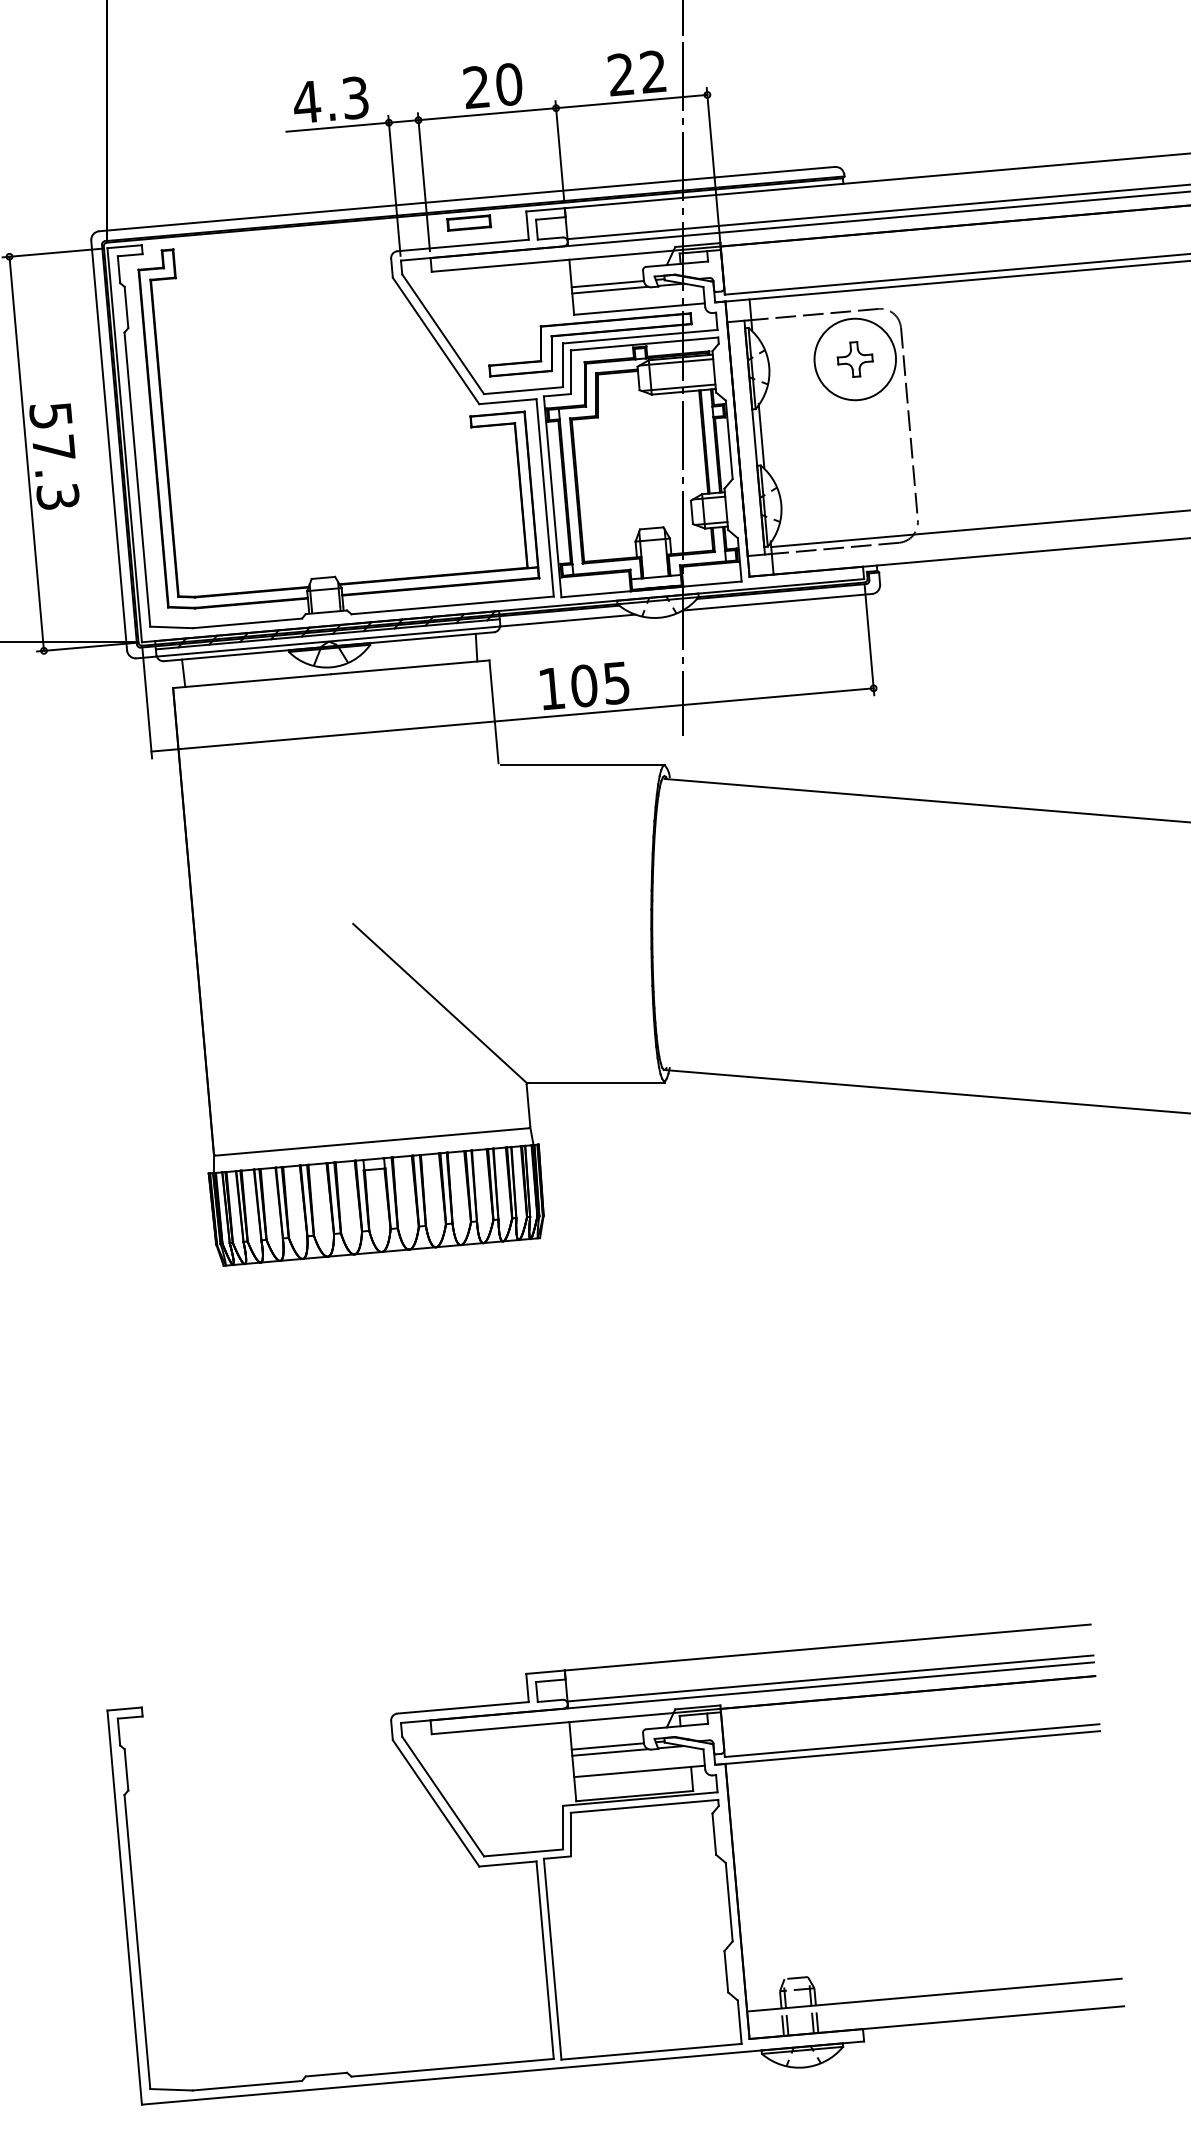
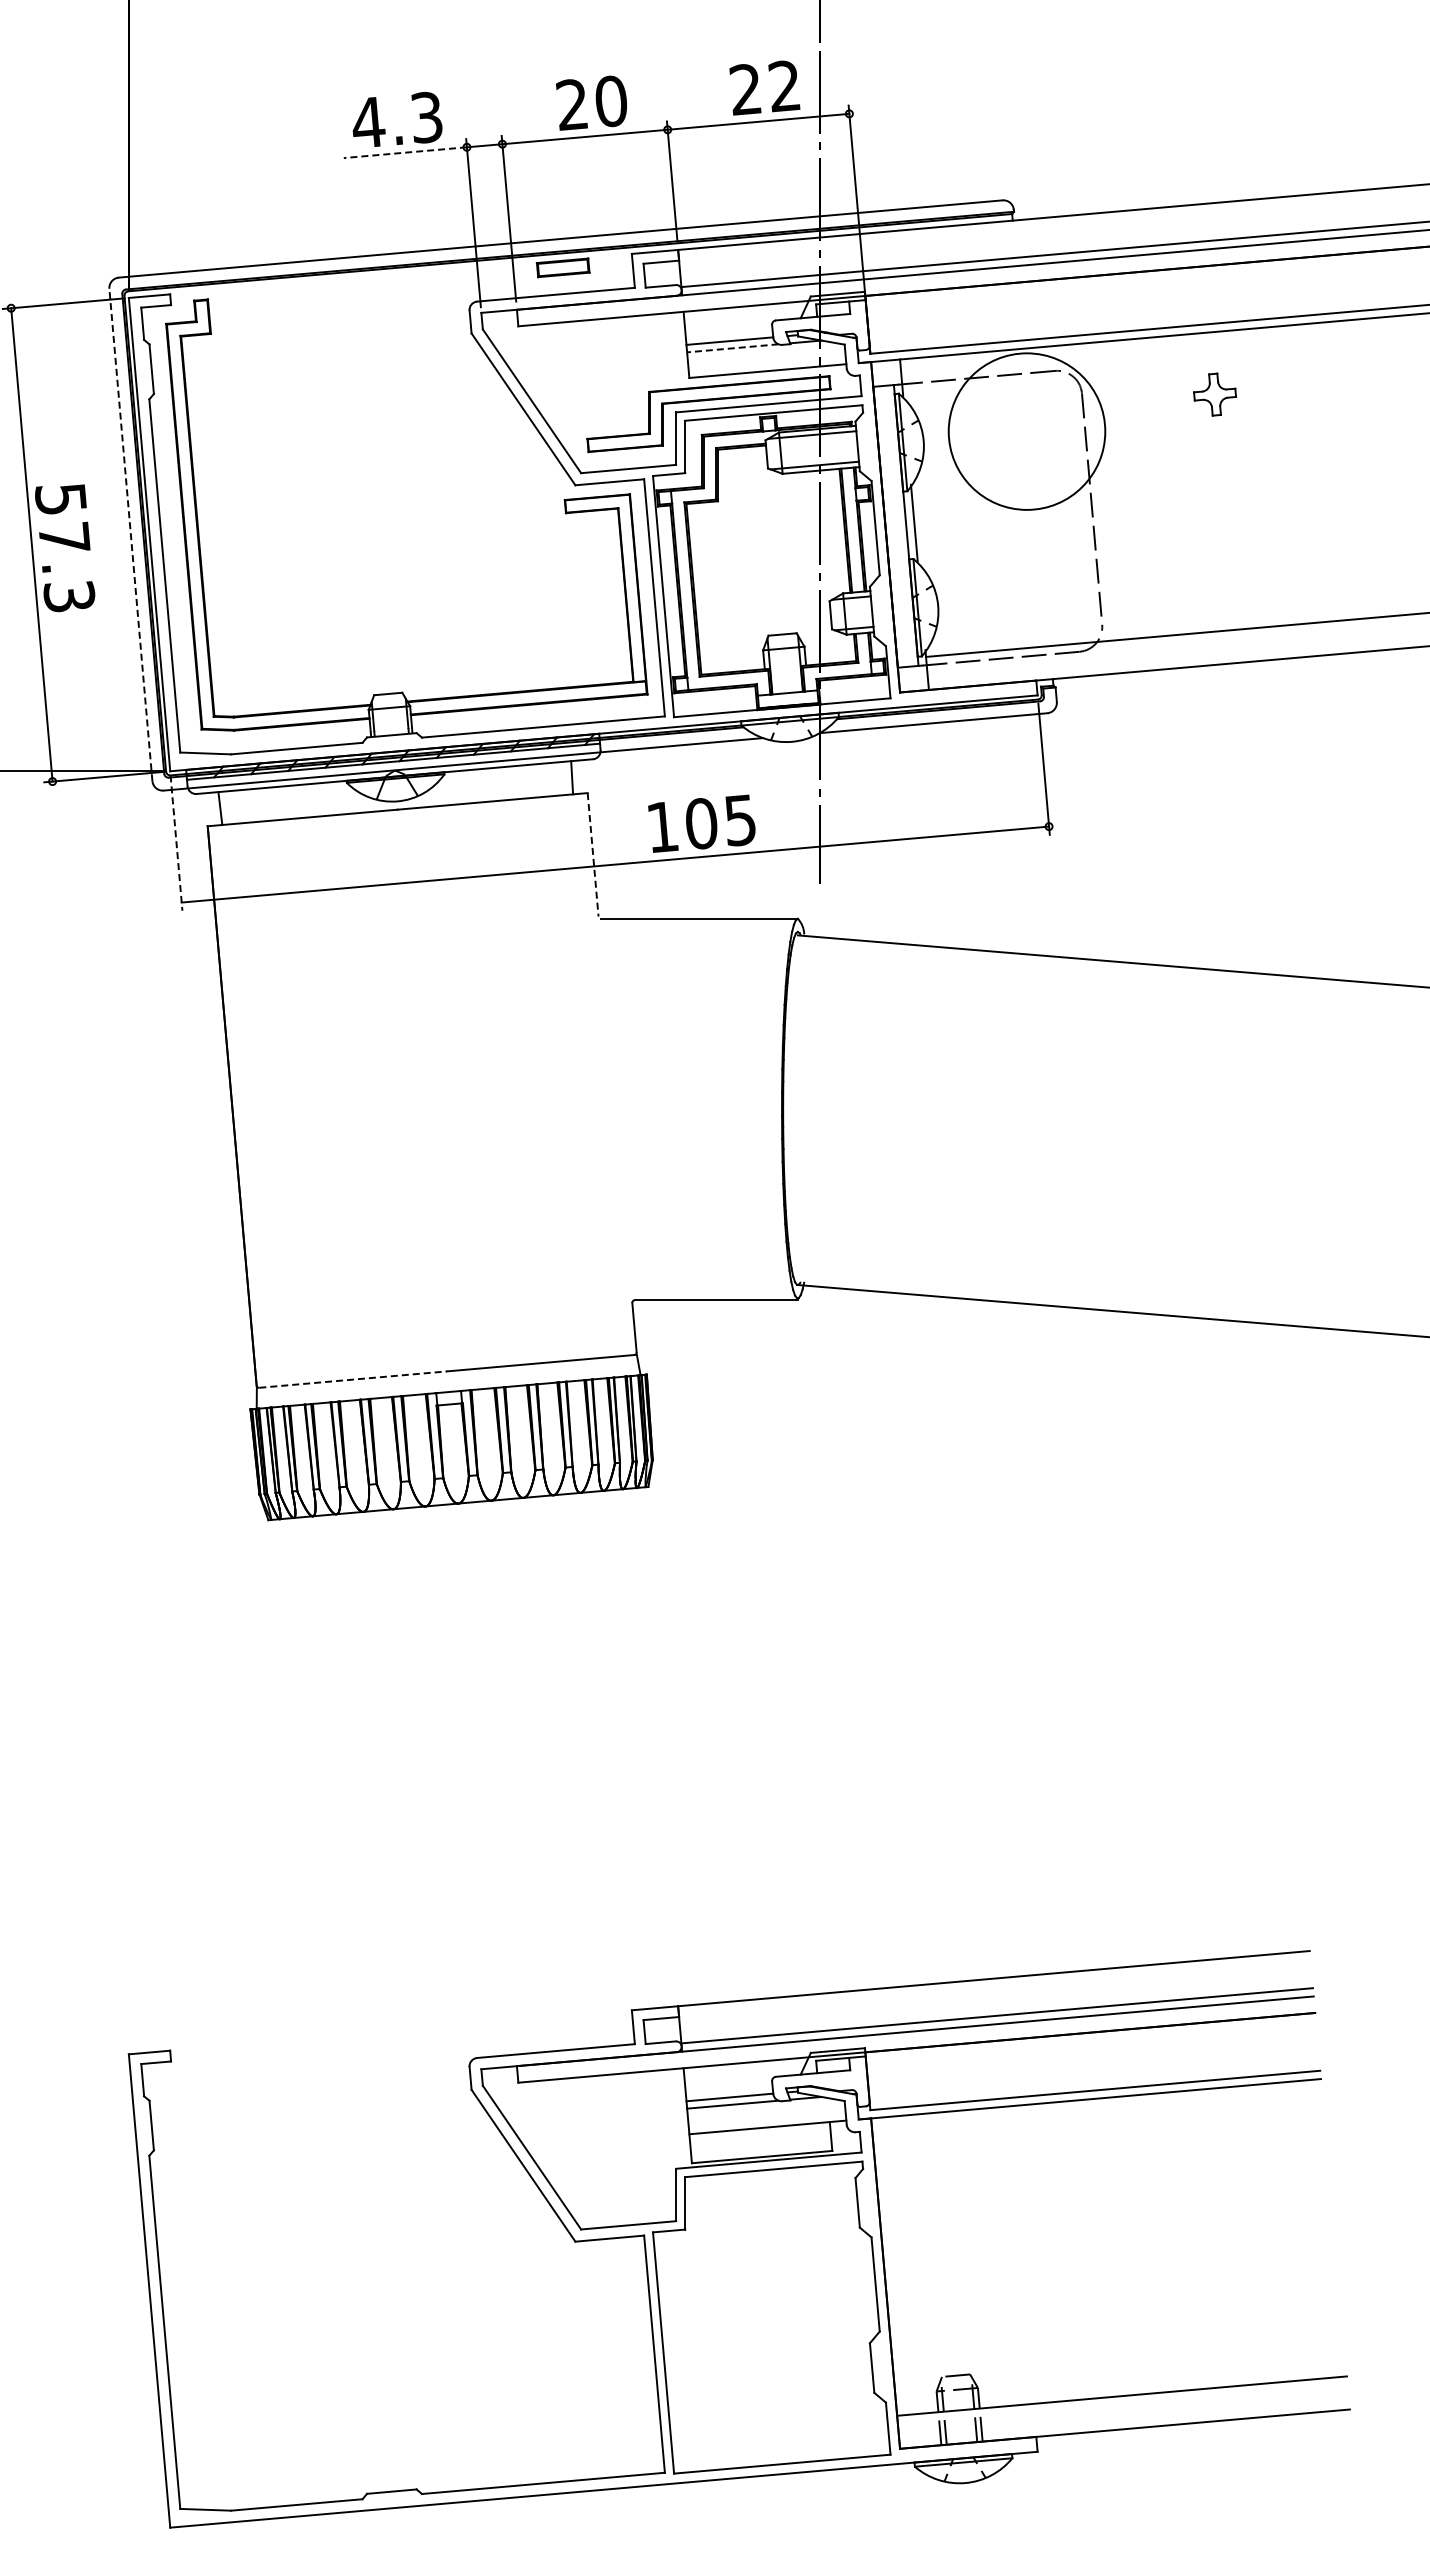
line: (337, 127) -> (405, 152), solid -> dashed
line: (610, 290) -> (732, 348), solid -> dashed
circle: (854, 359) -> (1026, 431), size x1.6
part: (855, 359) -> (1215, 394), moved
line: (108, 445) -> (130, 534), solid -> dashed
line: (147, 702) -> (176, 843), solid -> dashed
line: (494, 711) -> (593, 854), solid -> dashed
line: (439, 1002) -> (527, 1204), removed
line: (294, 1148) -> (353, 1379), solid -> dashed

